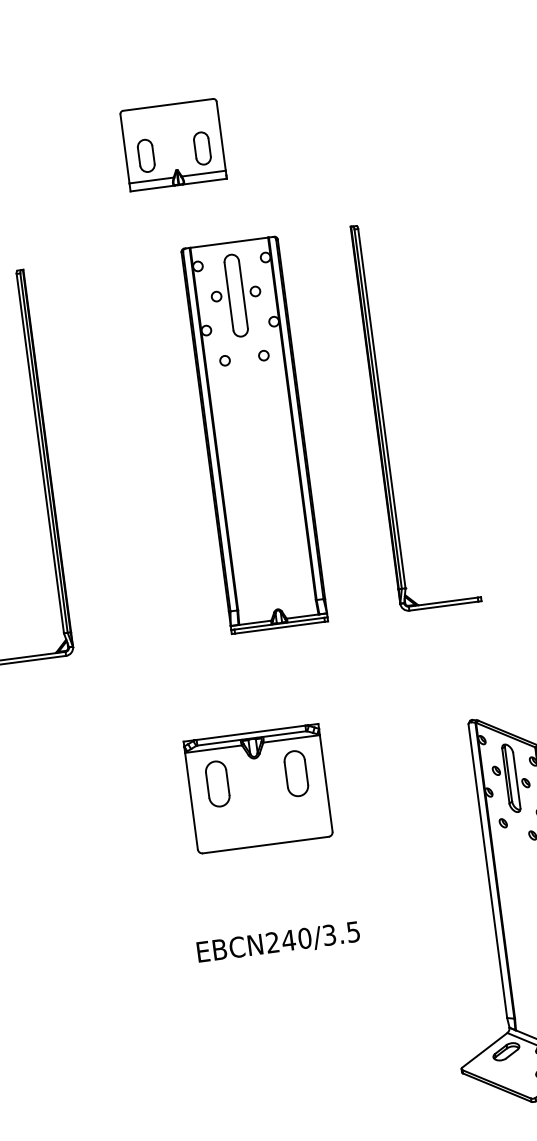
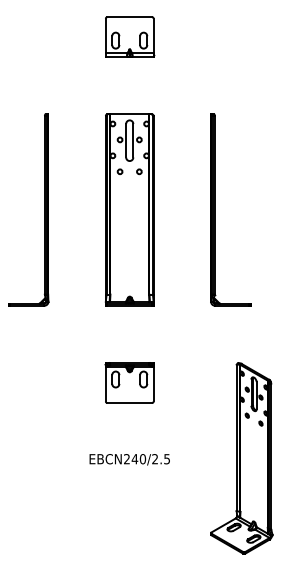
part: (174, 143) -> (130, 36), moved
part: (253, 434) -> (129, 209), moved
part: (257, 787) -> (129, 382), size x0.71
text: (330, 935) -> (155, 459), EBCN240/3.5 -> EBCN240/2.5

